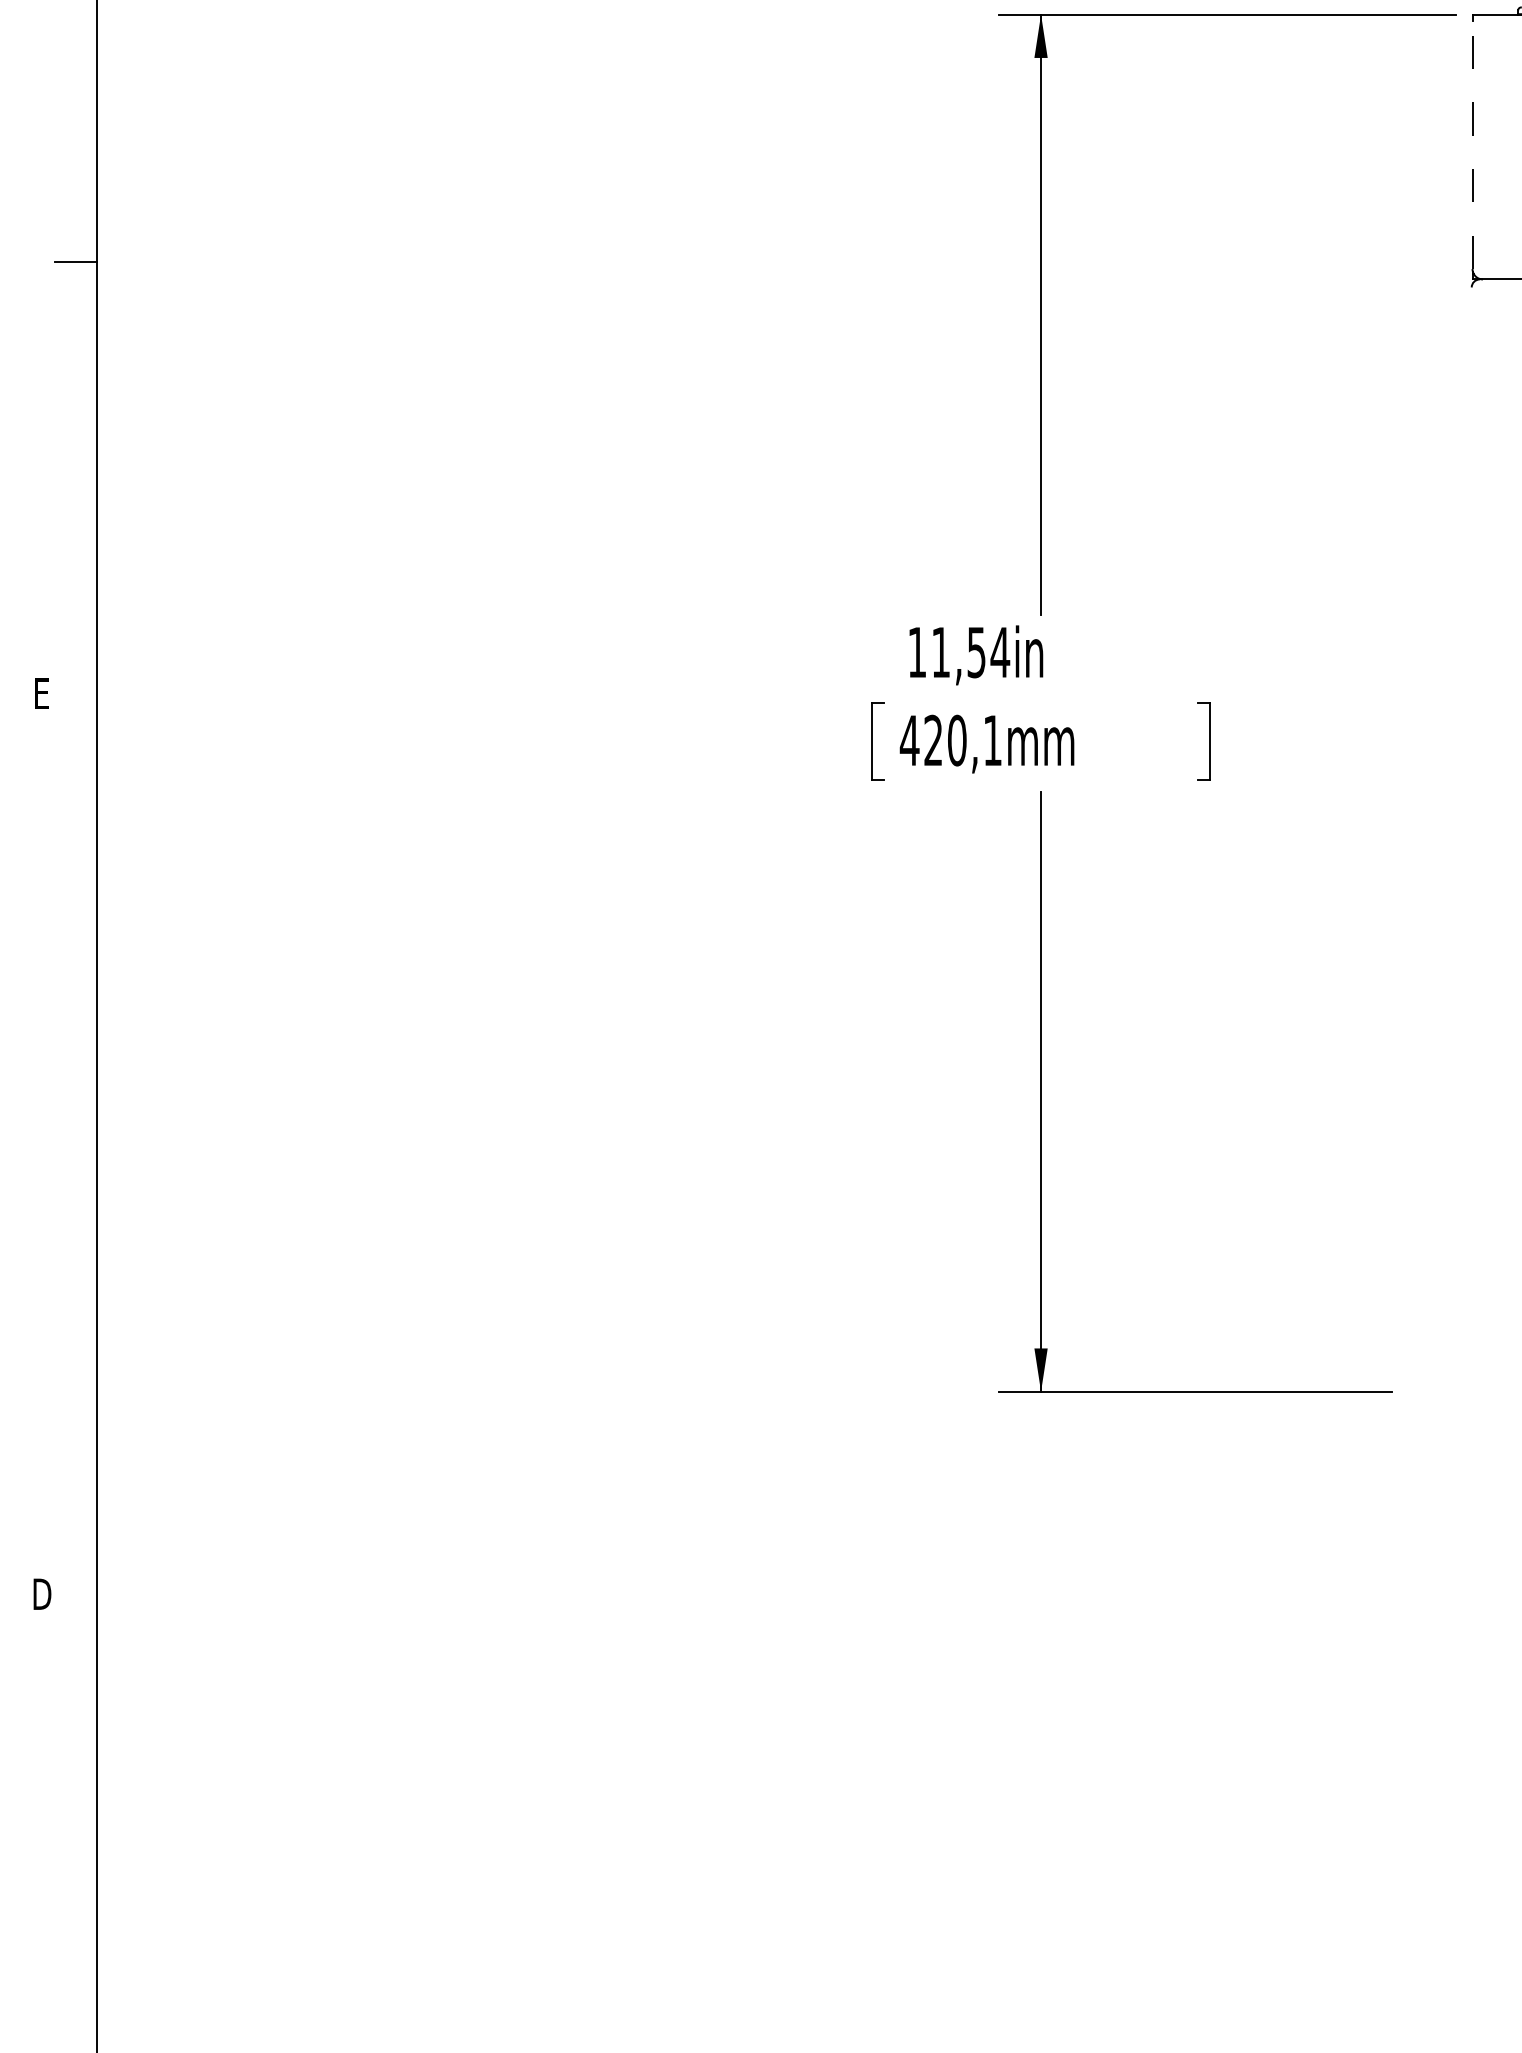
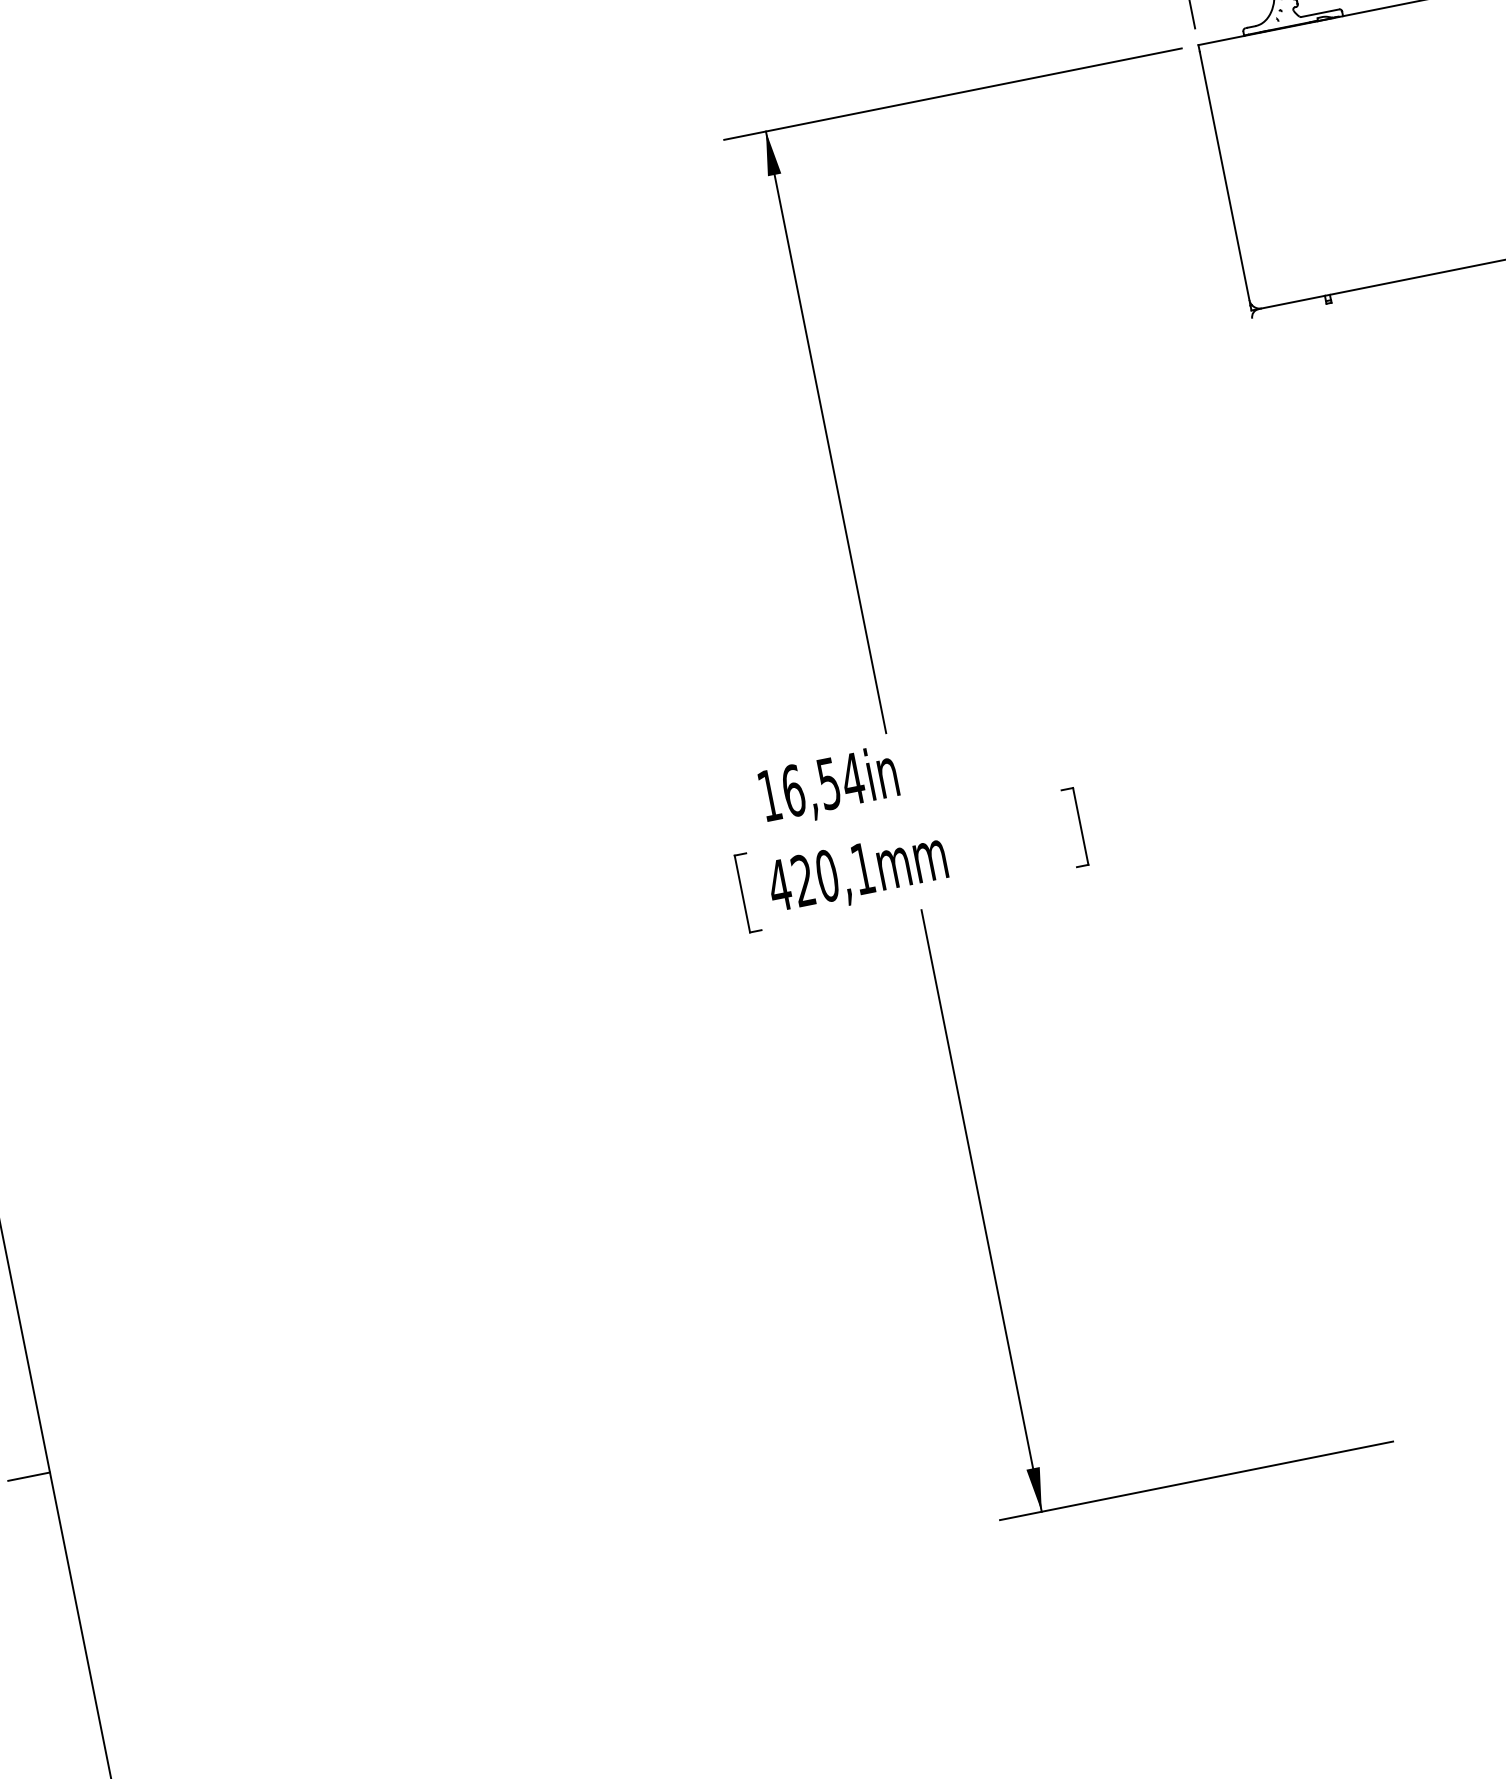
line: (1472, 145) -> (1224, 176), dashed -> solid
text: (941, 652) -> (793, 790), 11,54in -> 16,54in
line: (76, 1163) -> (29, 1476), added

